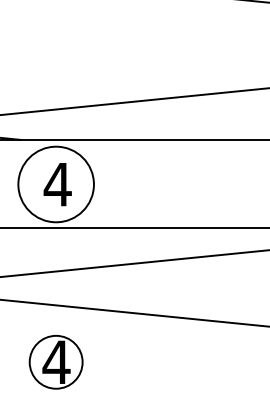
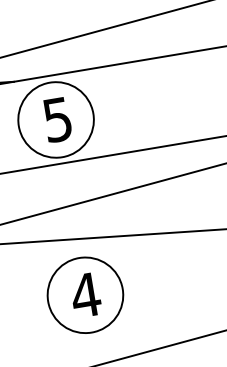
text: (57, 184) -> (57, 119), 4 -> 5
circle: (55, 362) -> (84, 295), size x1.43

